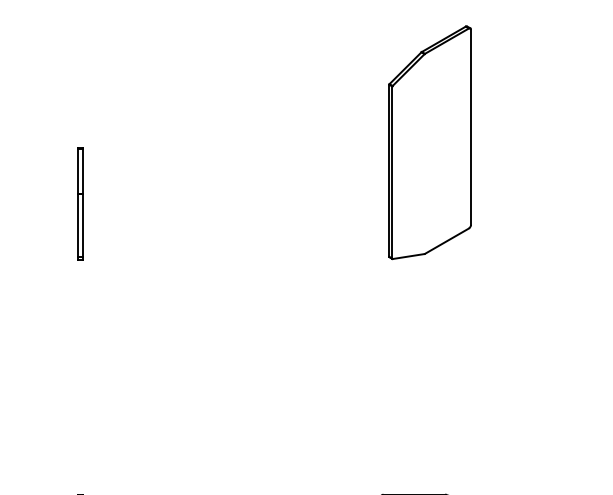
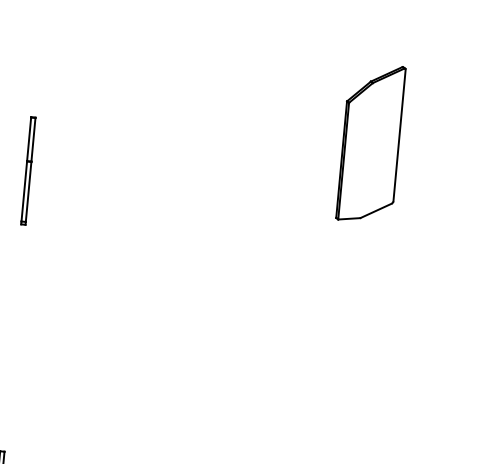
part: (429, 142) -> (370, 142), size x0.7

